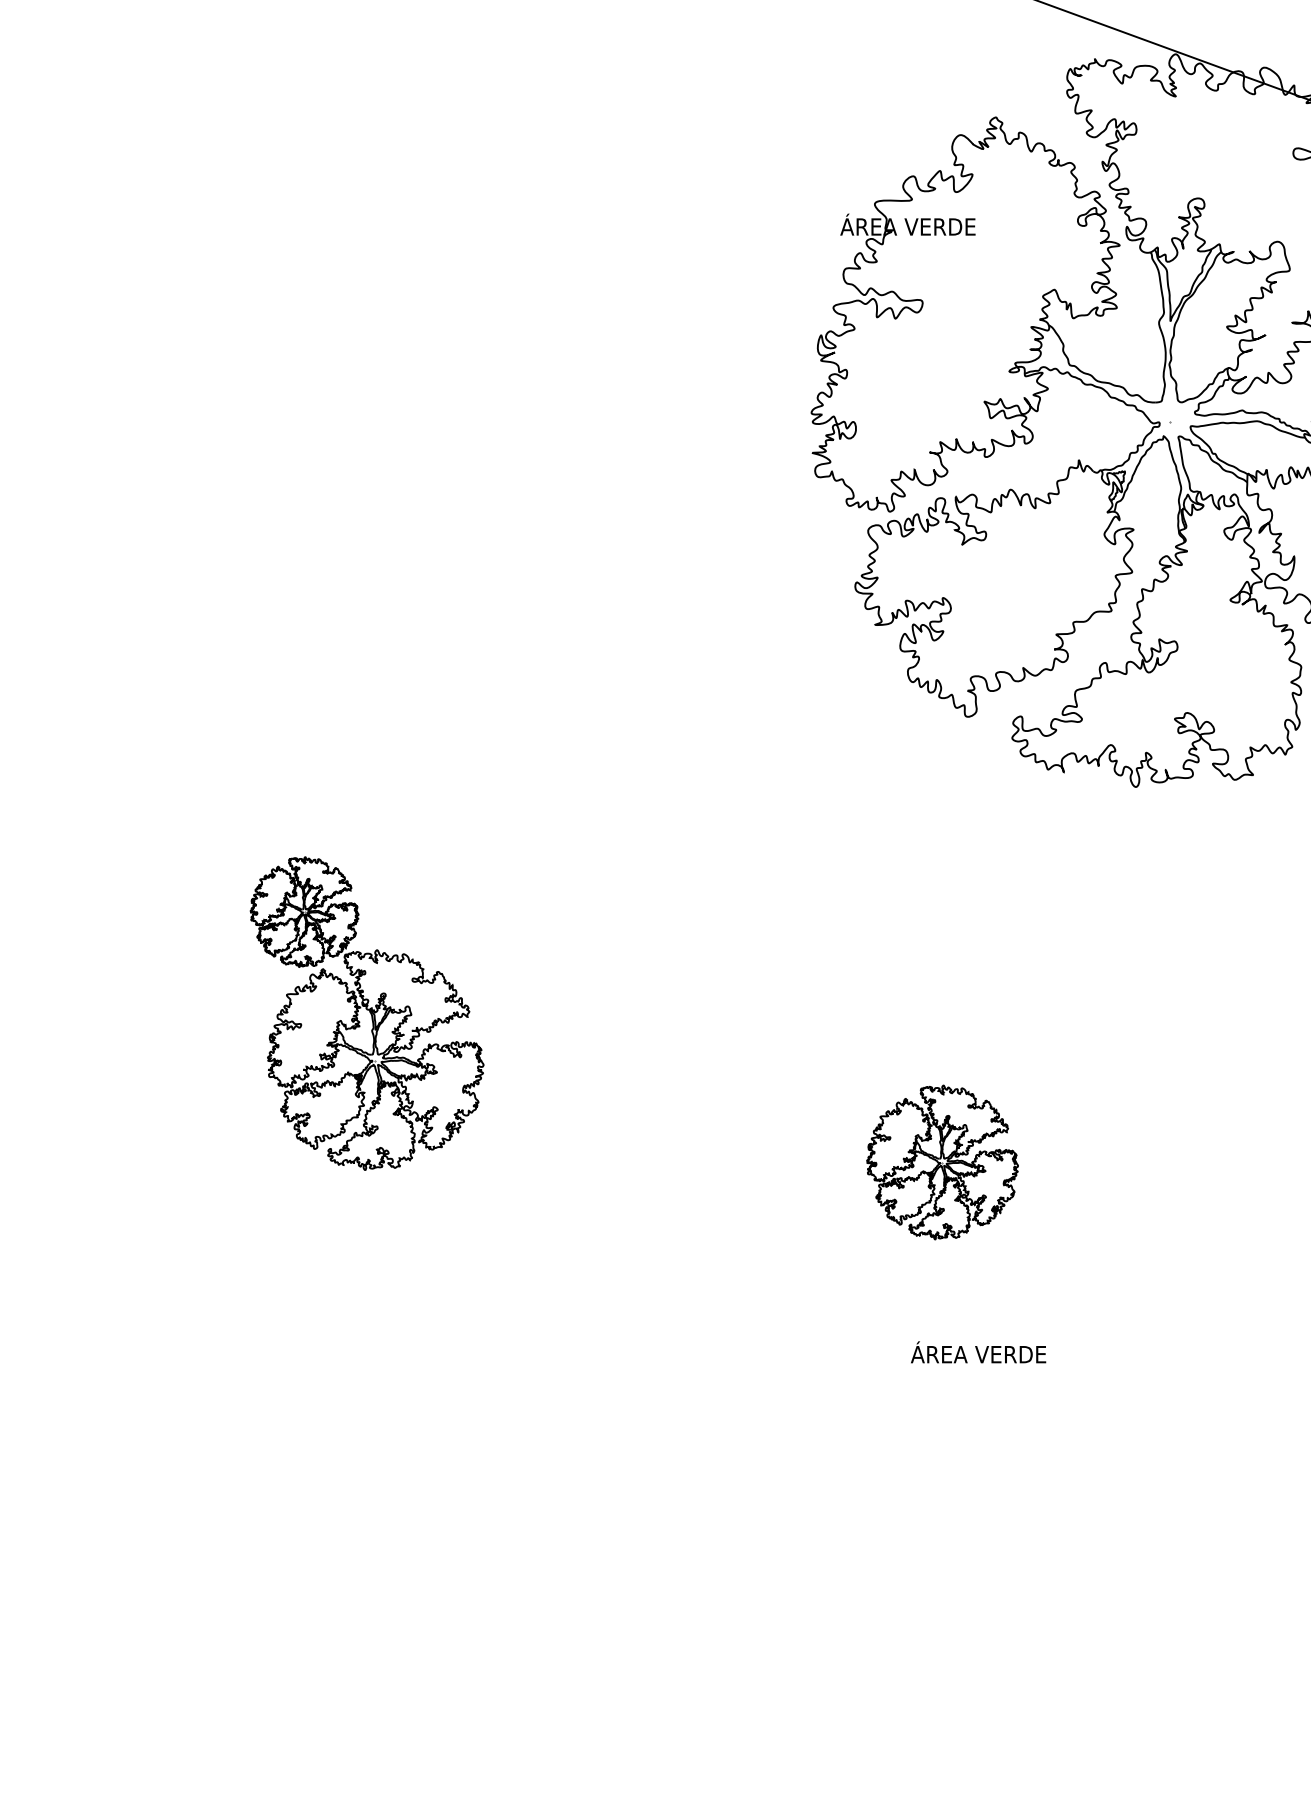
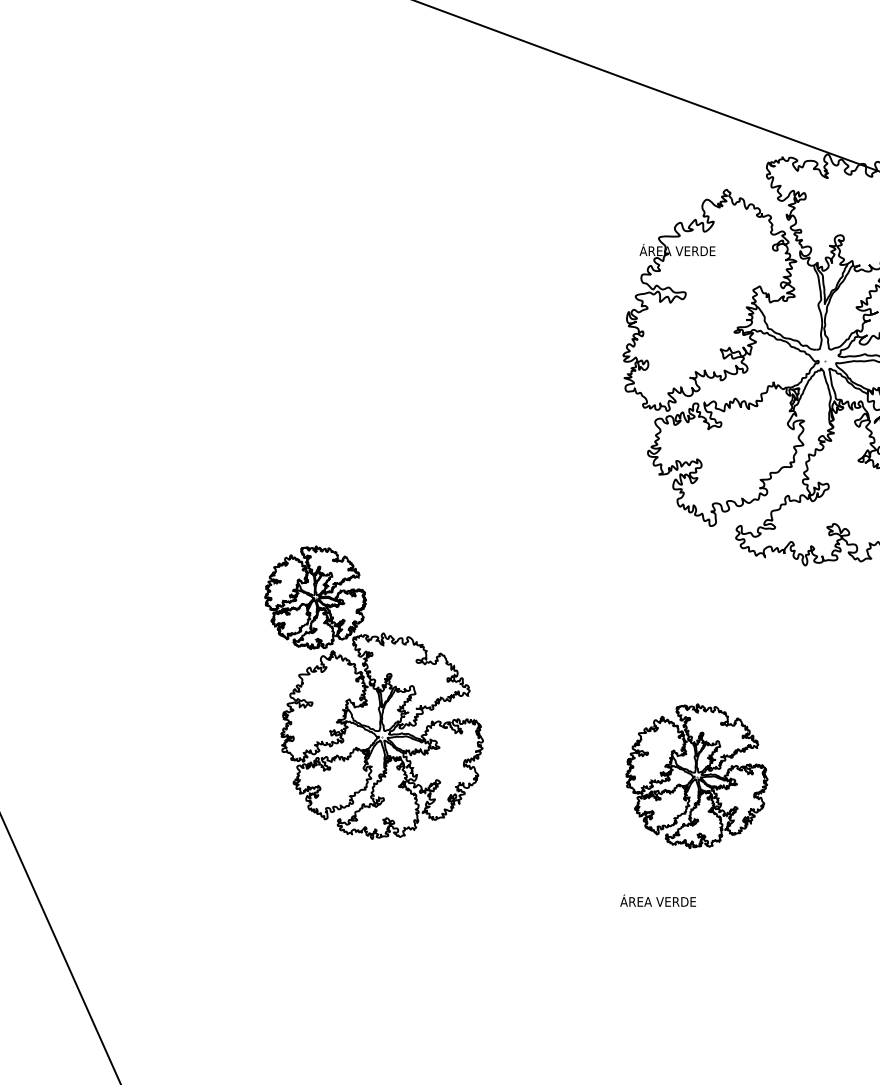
part: (366, 1013) -> (373, 692), size x1.67
part: (941, 1161) -> (696, 775), size x1.67
text: (977, 1352) -> (657, 900), moved

